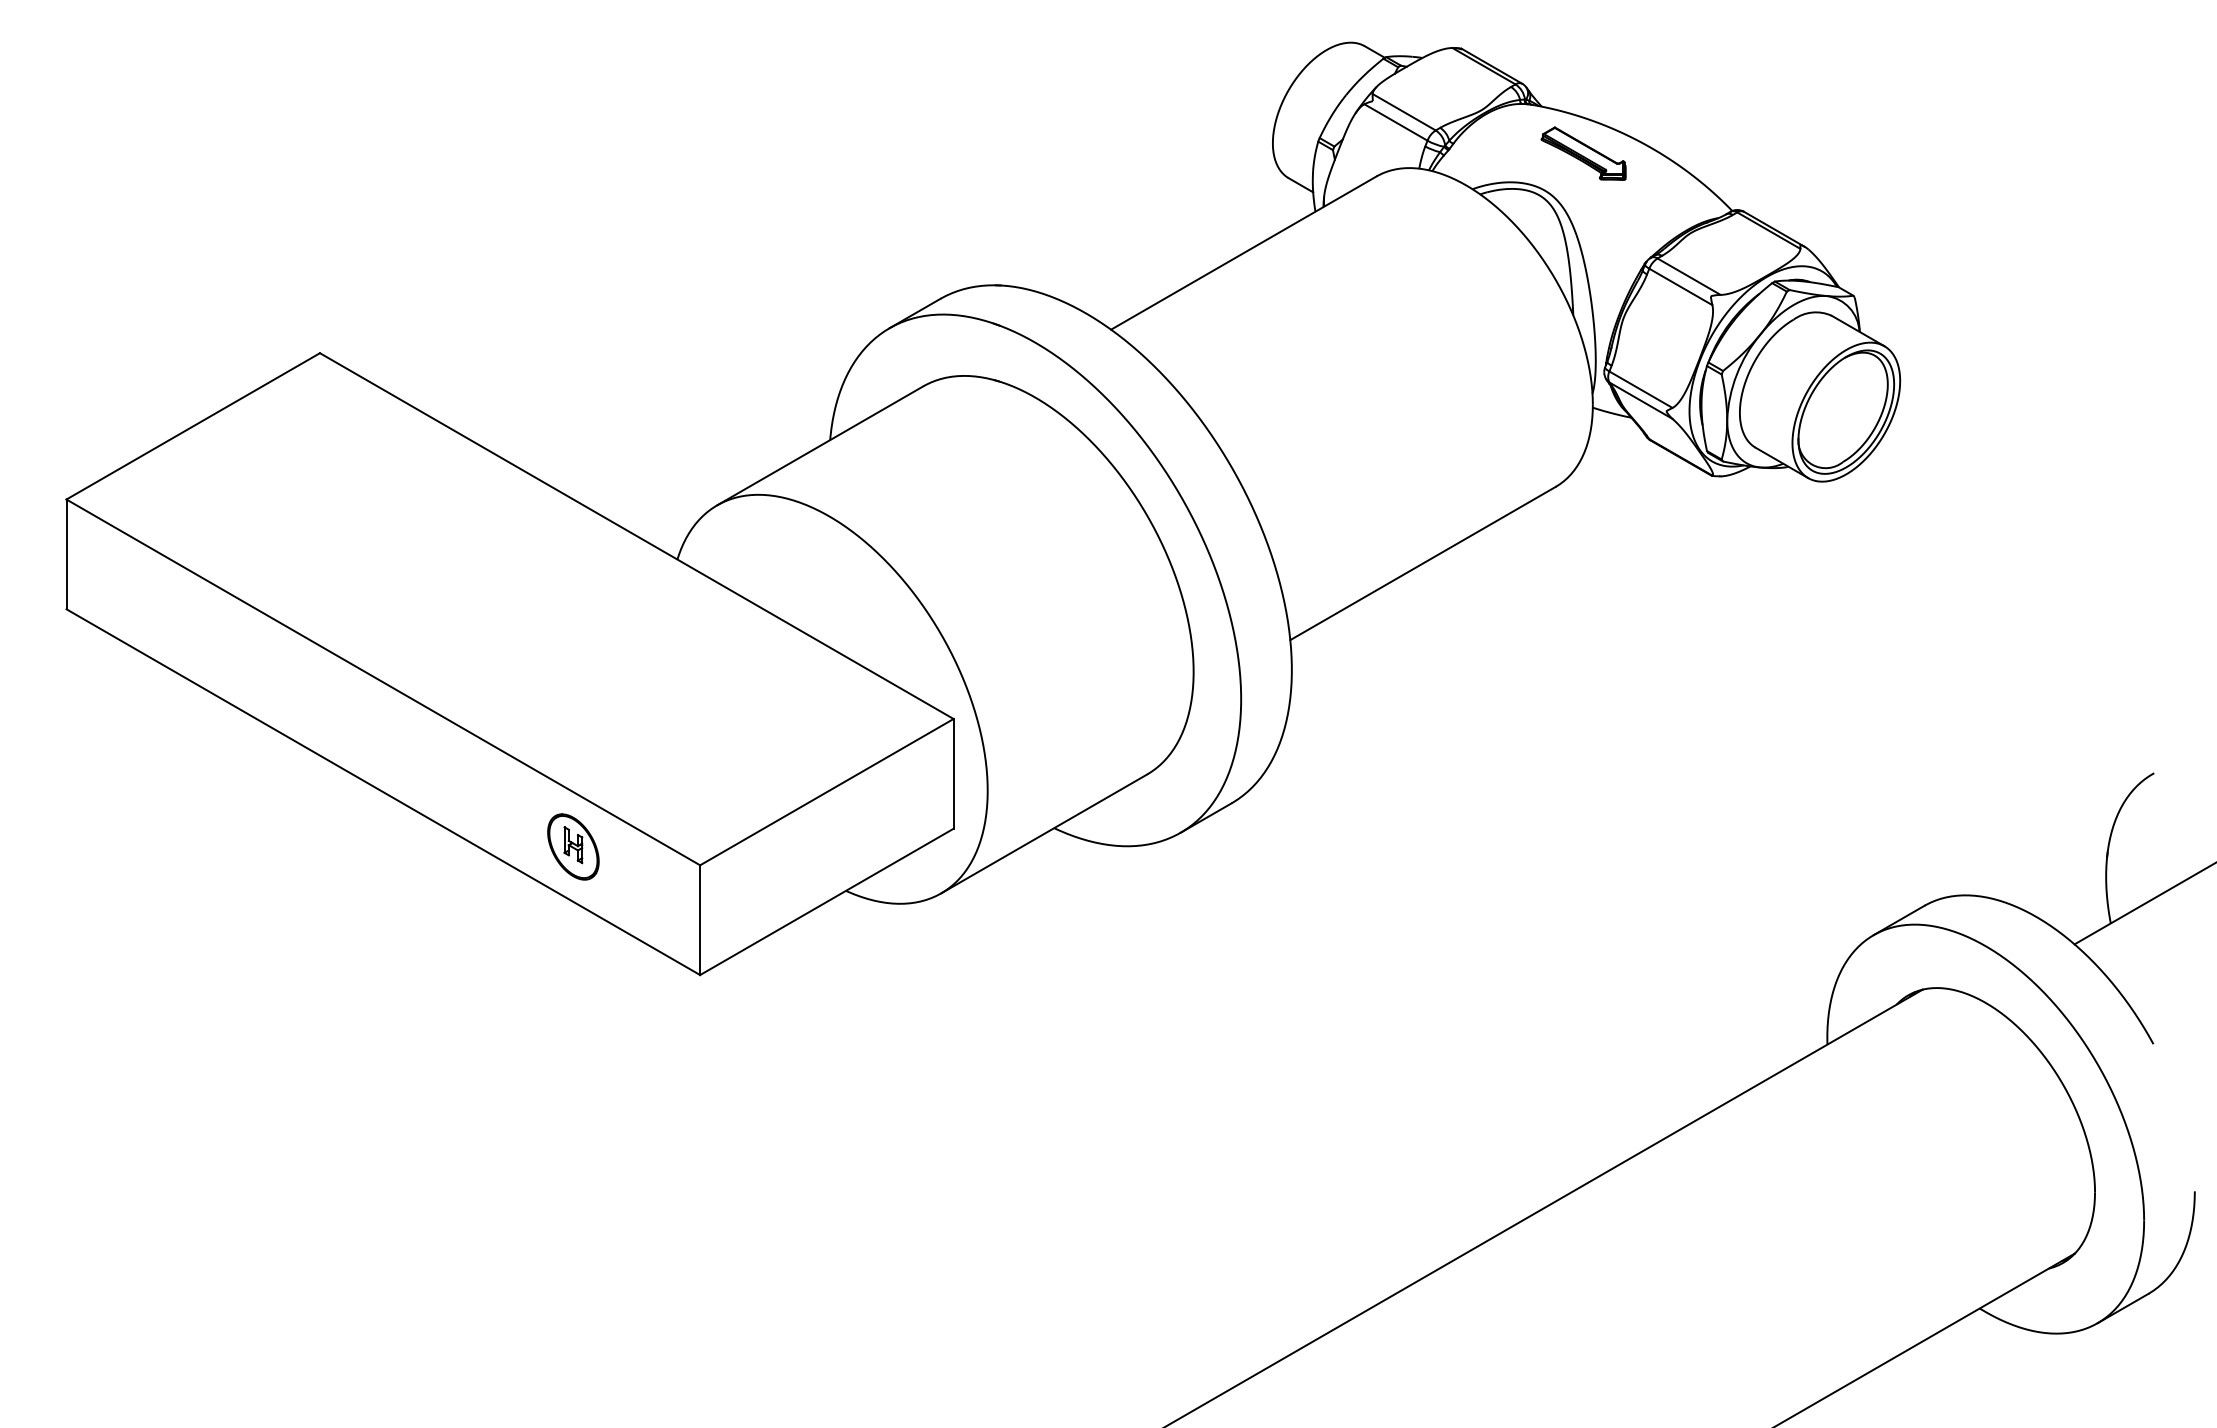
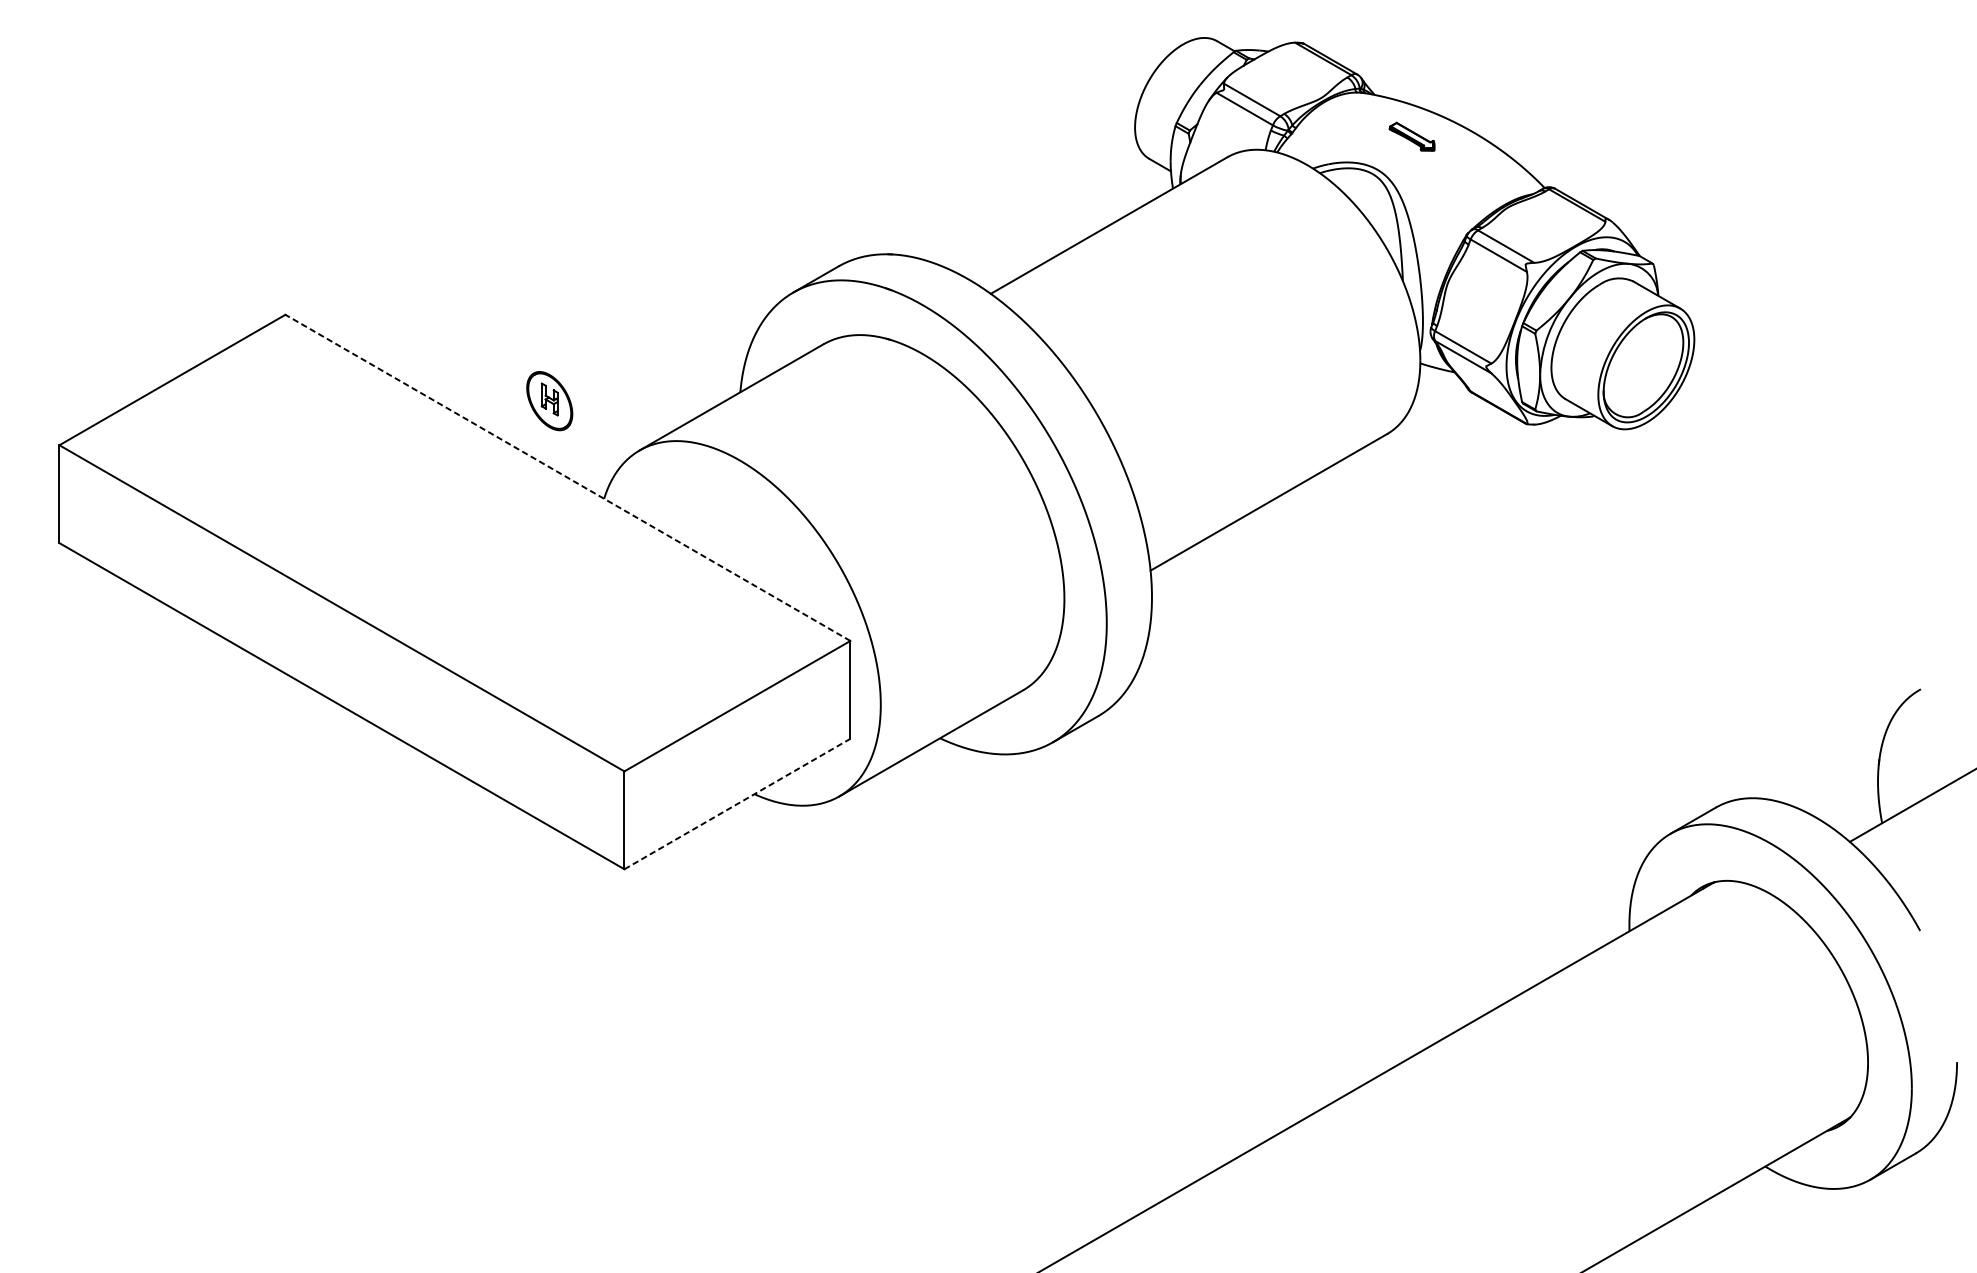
part: (1583, 153) -> (1412, 136), size x0.6
line: (636, 536) -> (567, 478), solid -> dashed
part: (573, 846) -> (549, 400), moved
line: (827, 901) -> (737, 803), solid -> dashed

